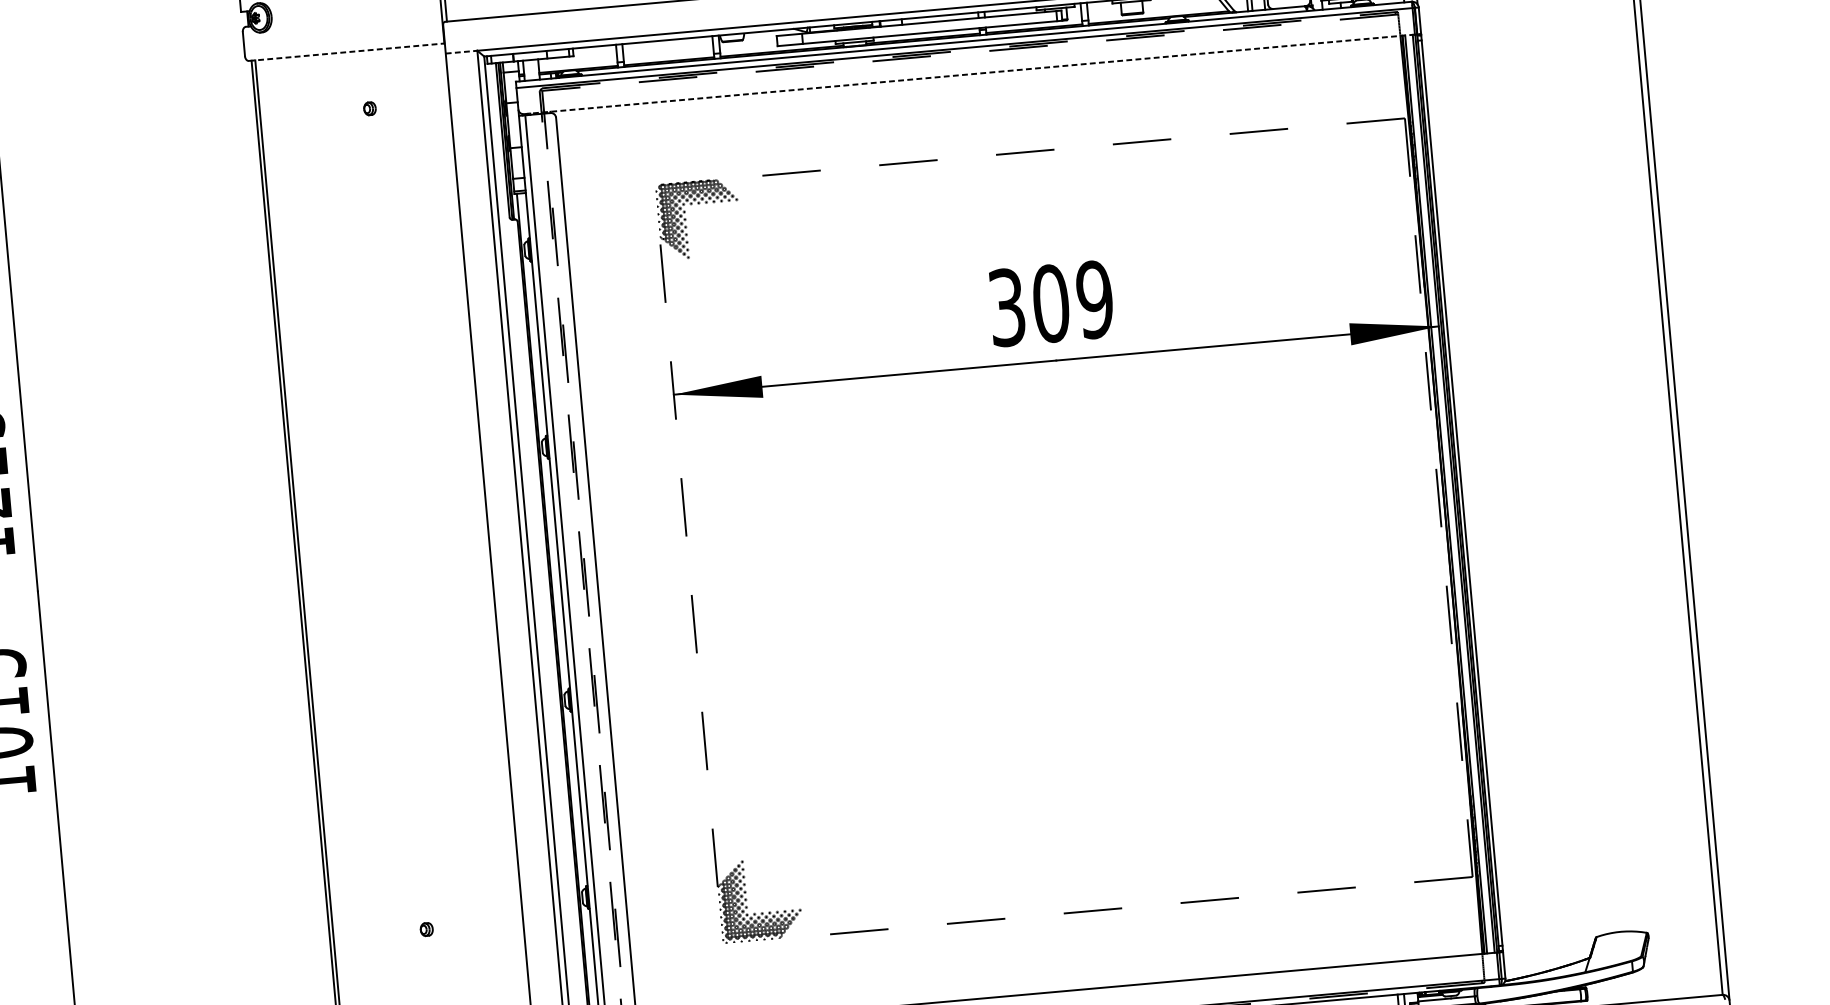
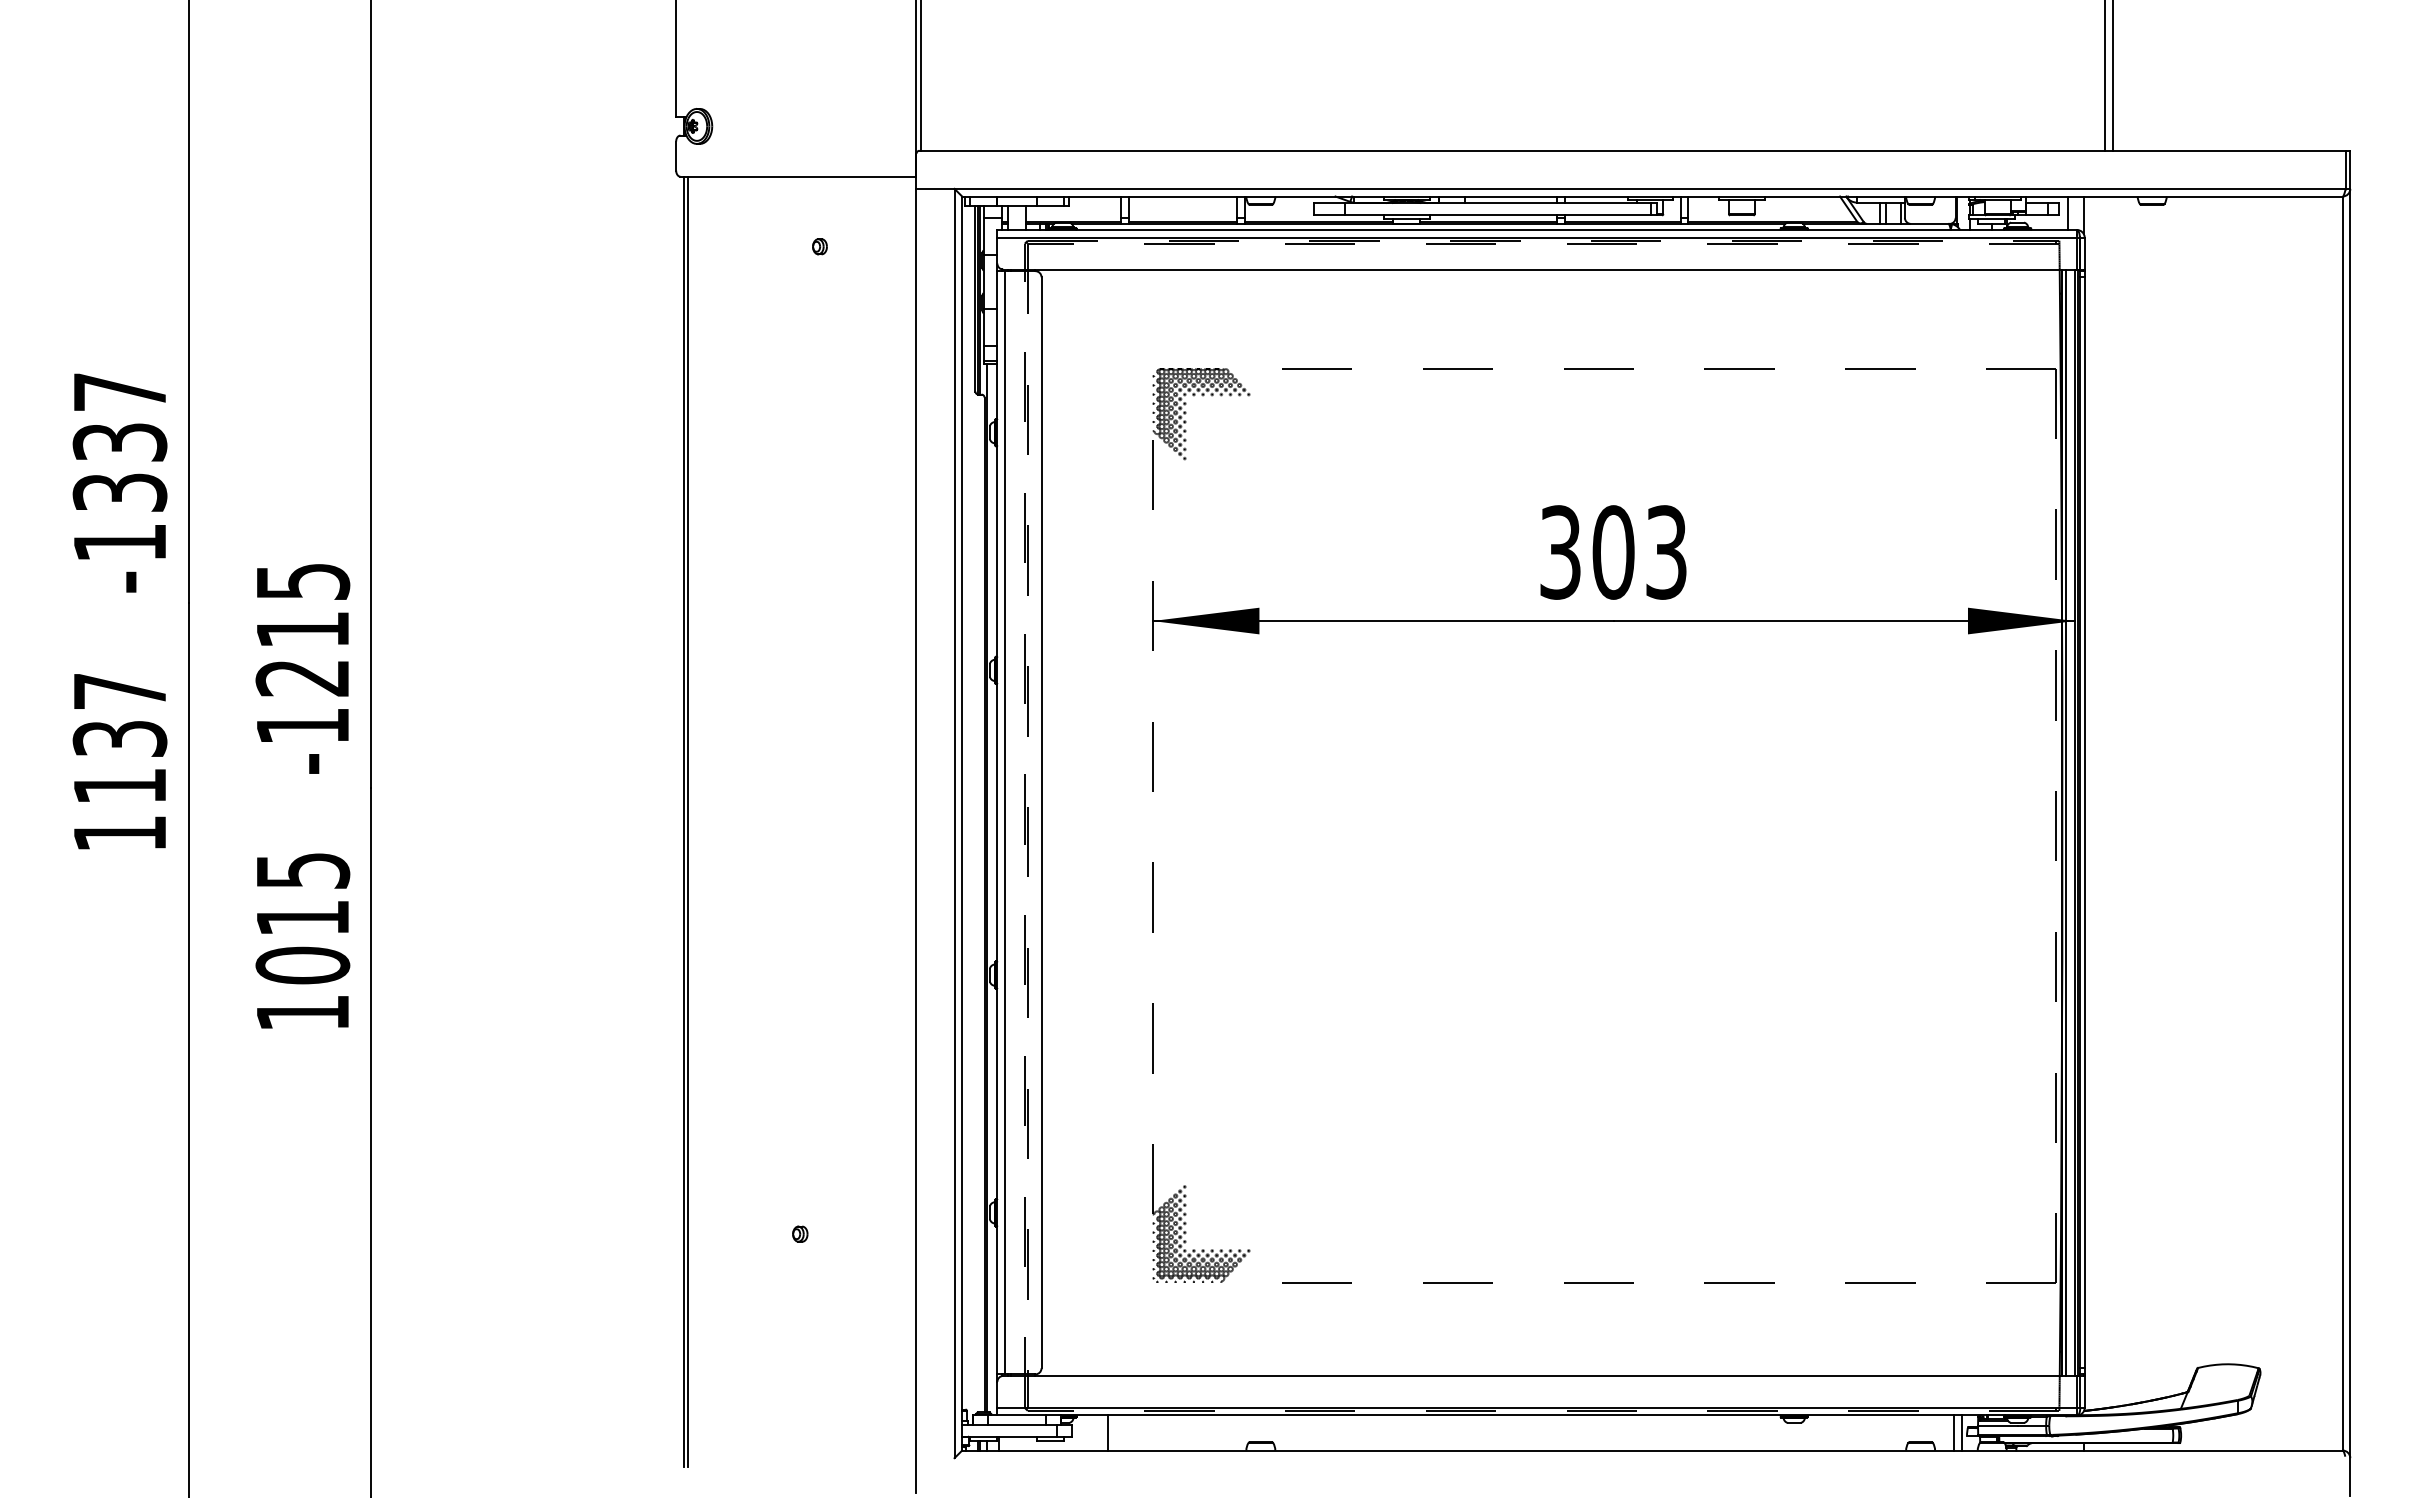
line: (462, 51) -> (936, 188), dashed -> solid
line: (346, 52) -> (798, 176), dashed -> solid
line: (971, 74) -> (1542, 269), dashed -> solid
text: (1095, 299) -> (1666, 552), 309 -> 303

